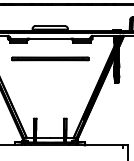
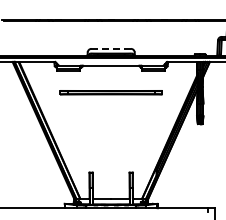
line: (50, 25) -> (111, 48), solid -> dashed

